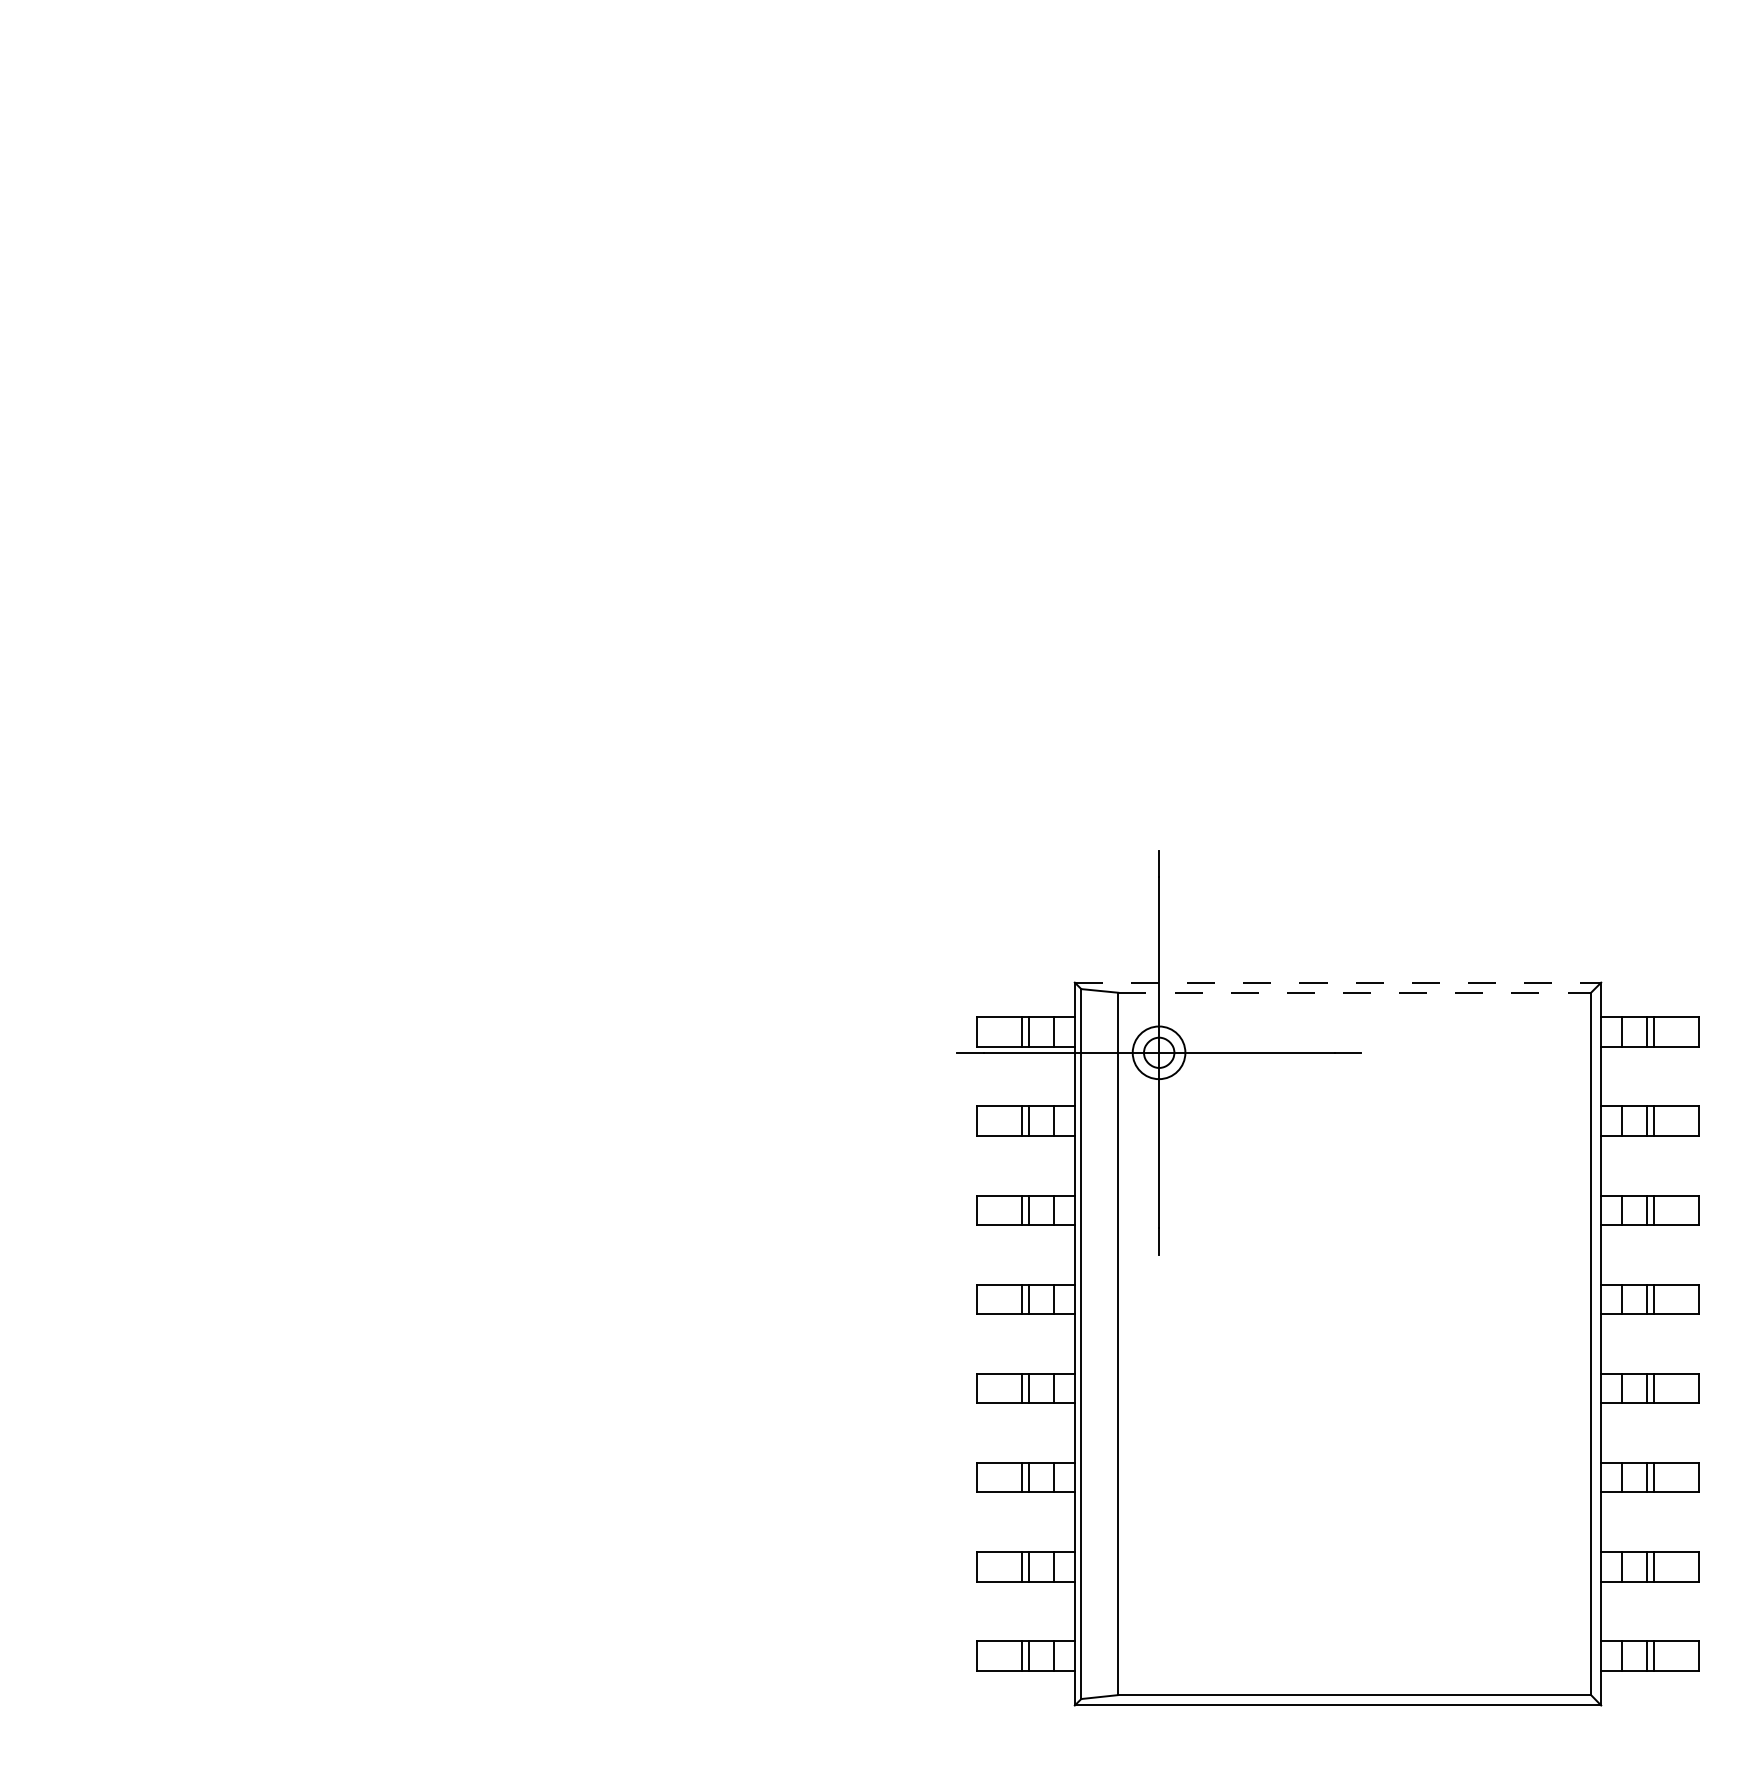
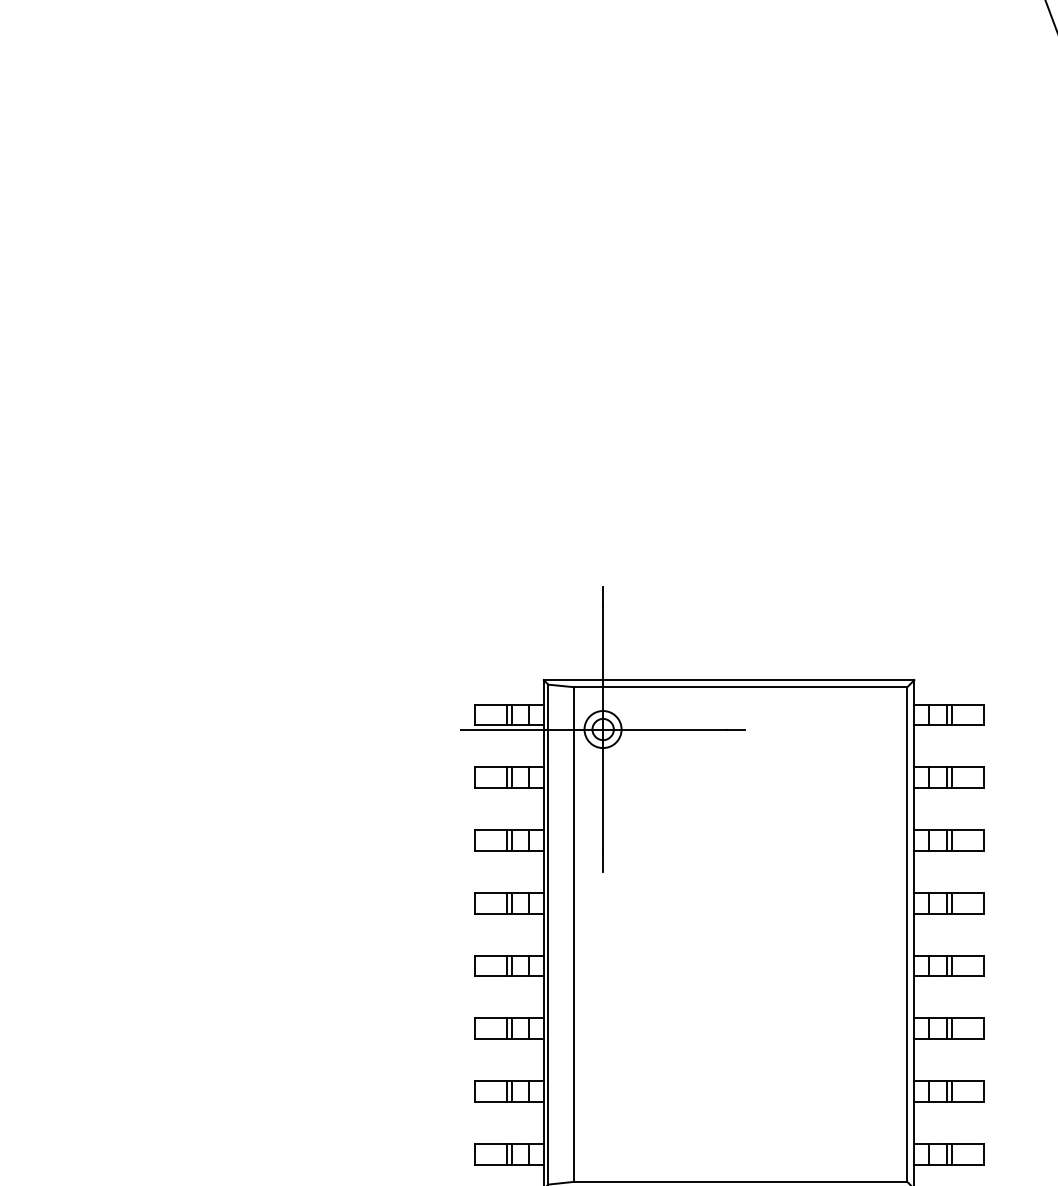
line: (1338, 982) -> (729, 680), dashed -> solid
line: (1355, 992) -> (741, 687), dashed -> solid

